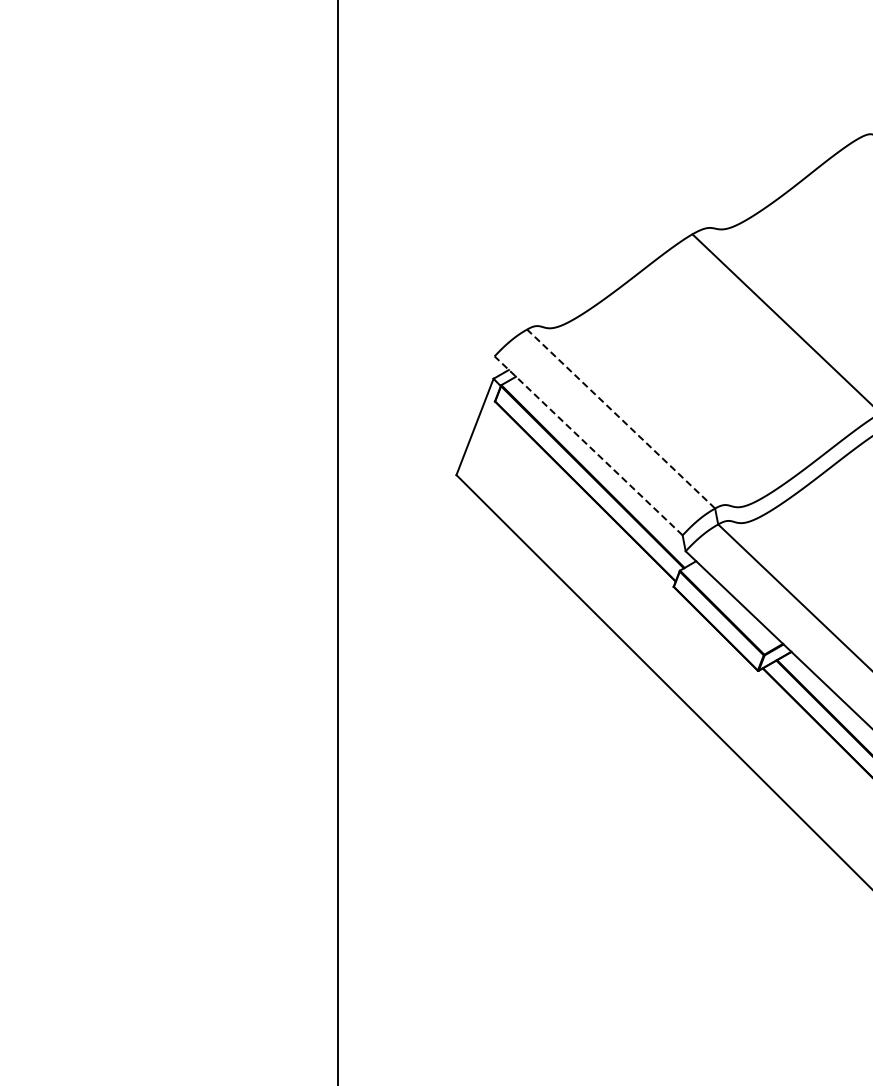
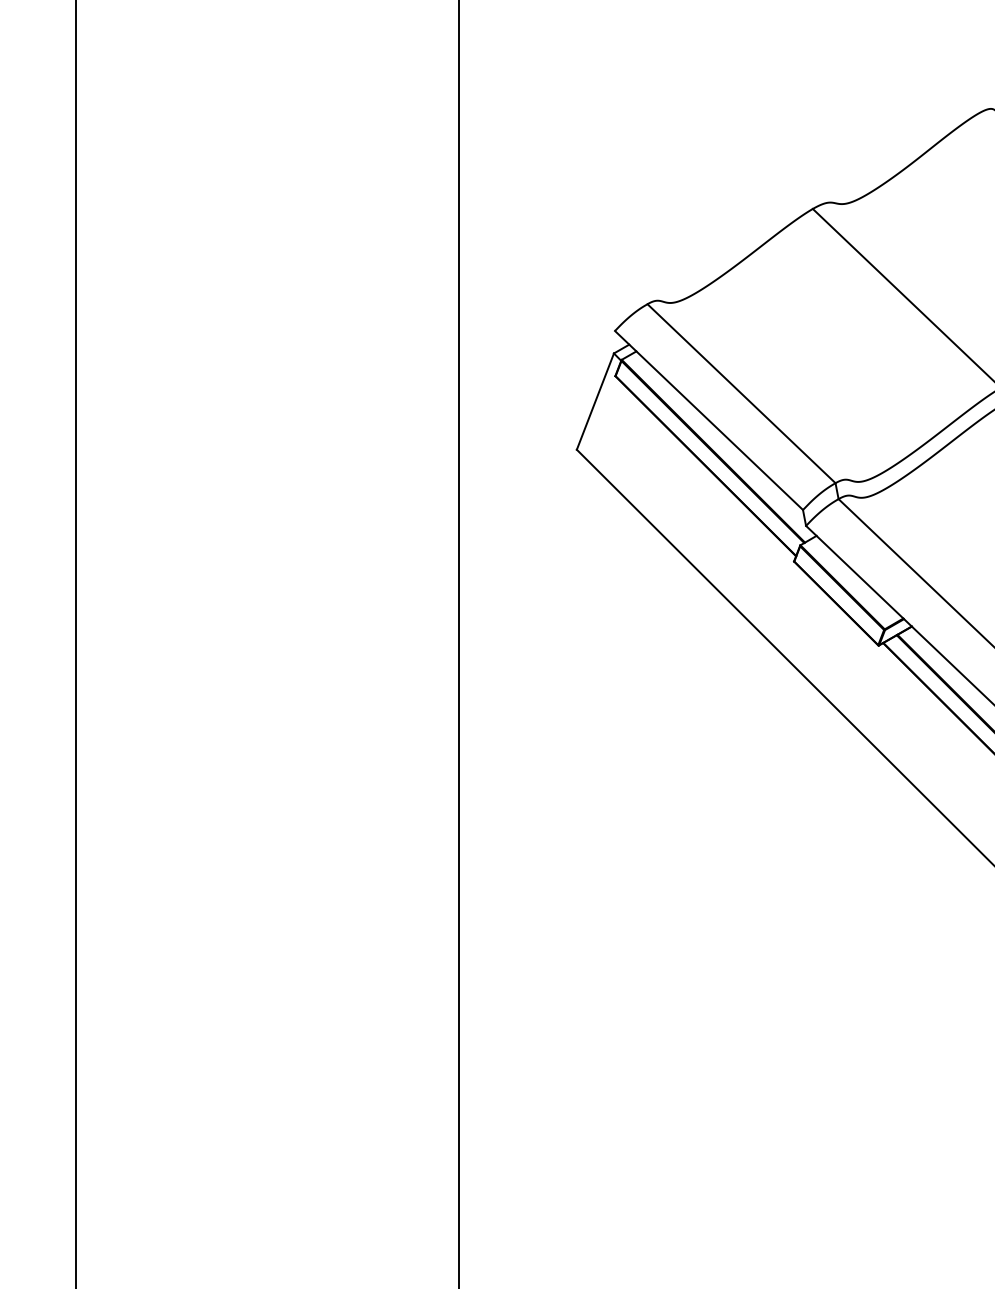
line: (621, 418) -> (741, 393), dashed -> solid
line: (589, 445) -> (709, 420), dashed -> solid

